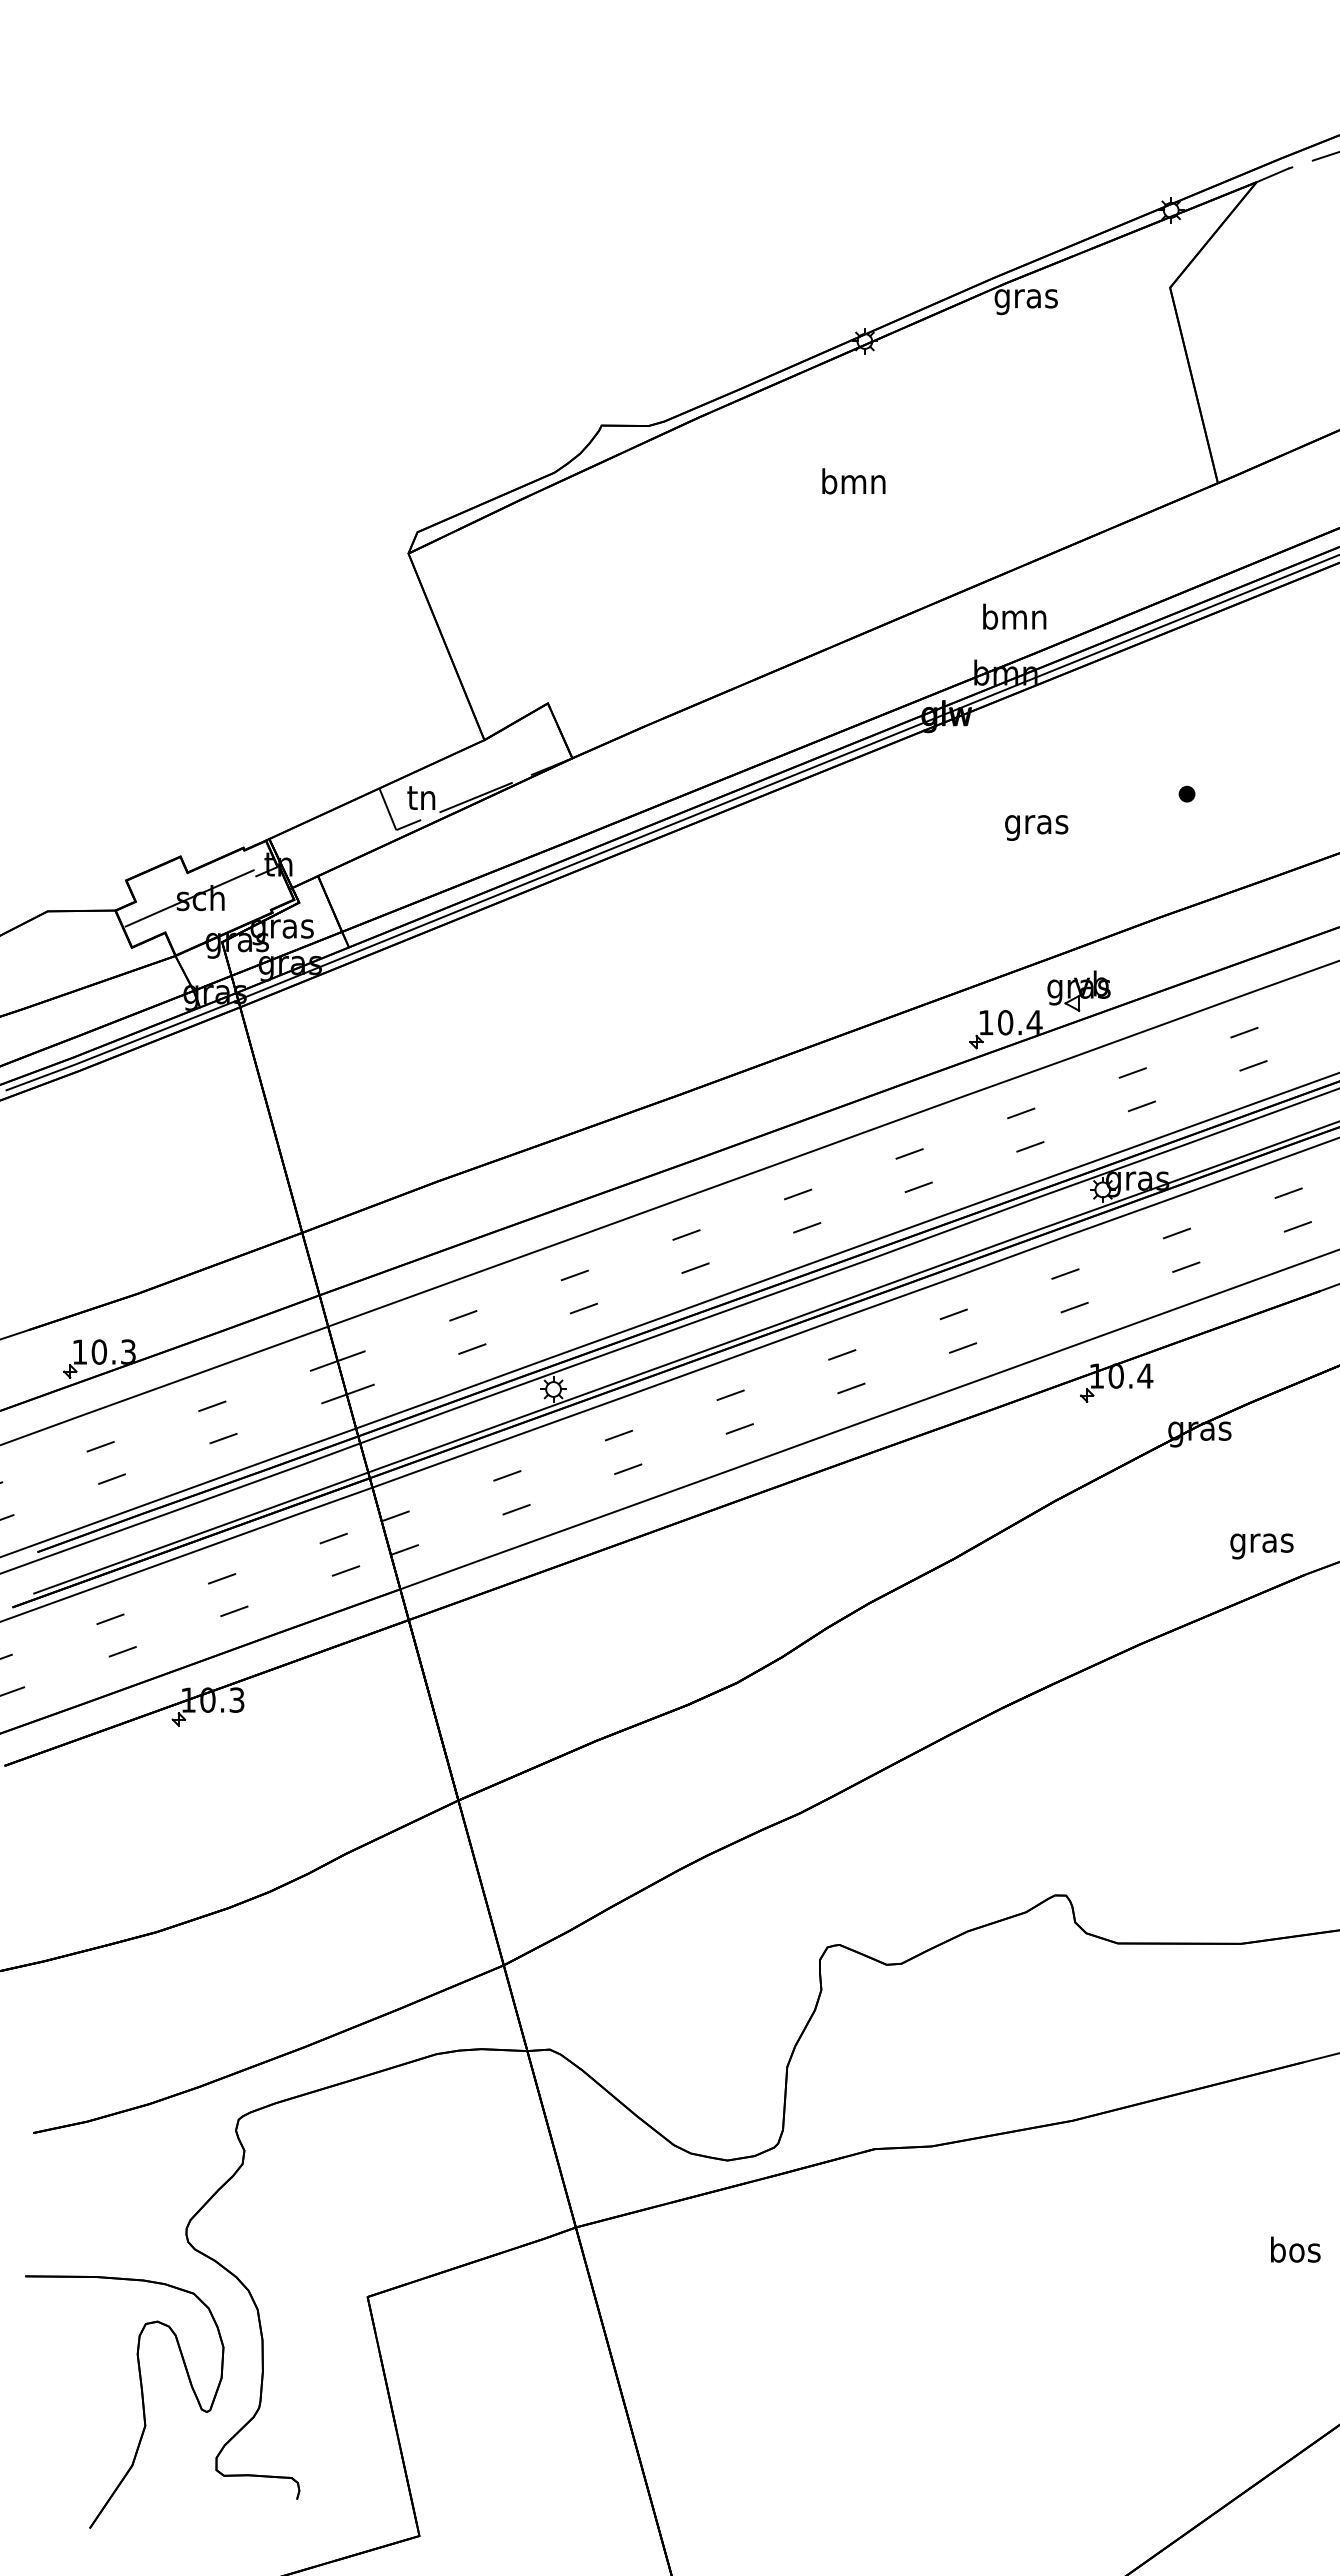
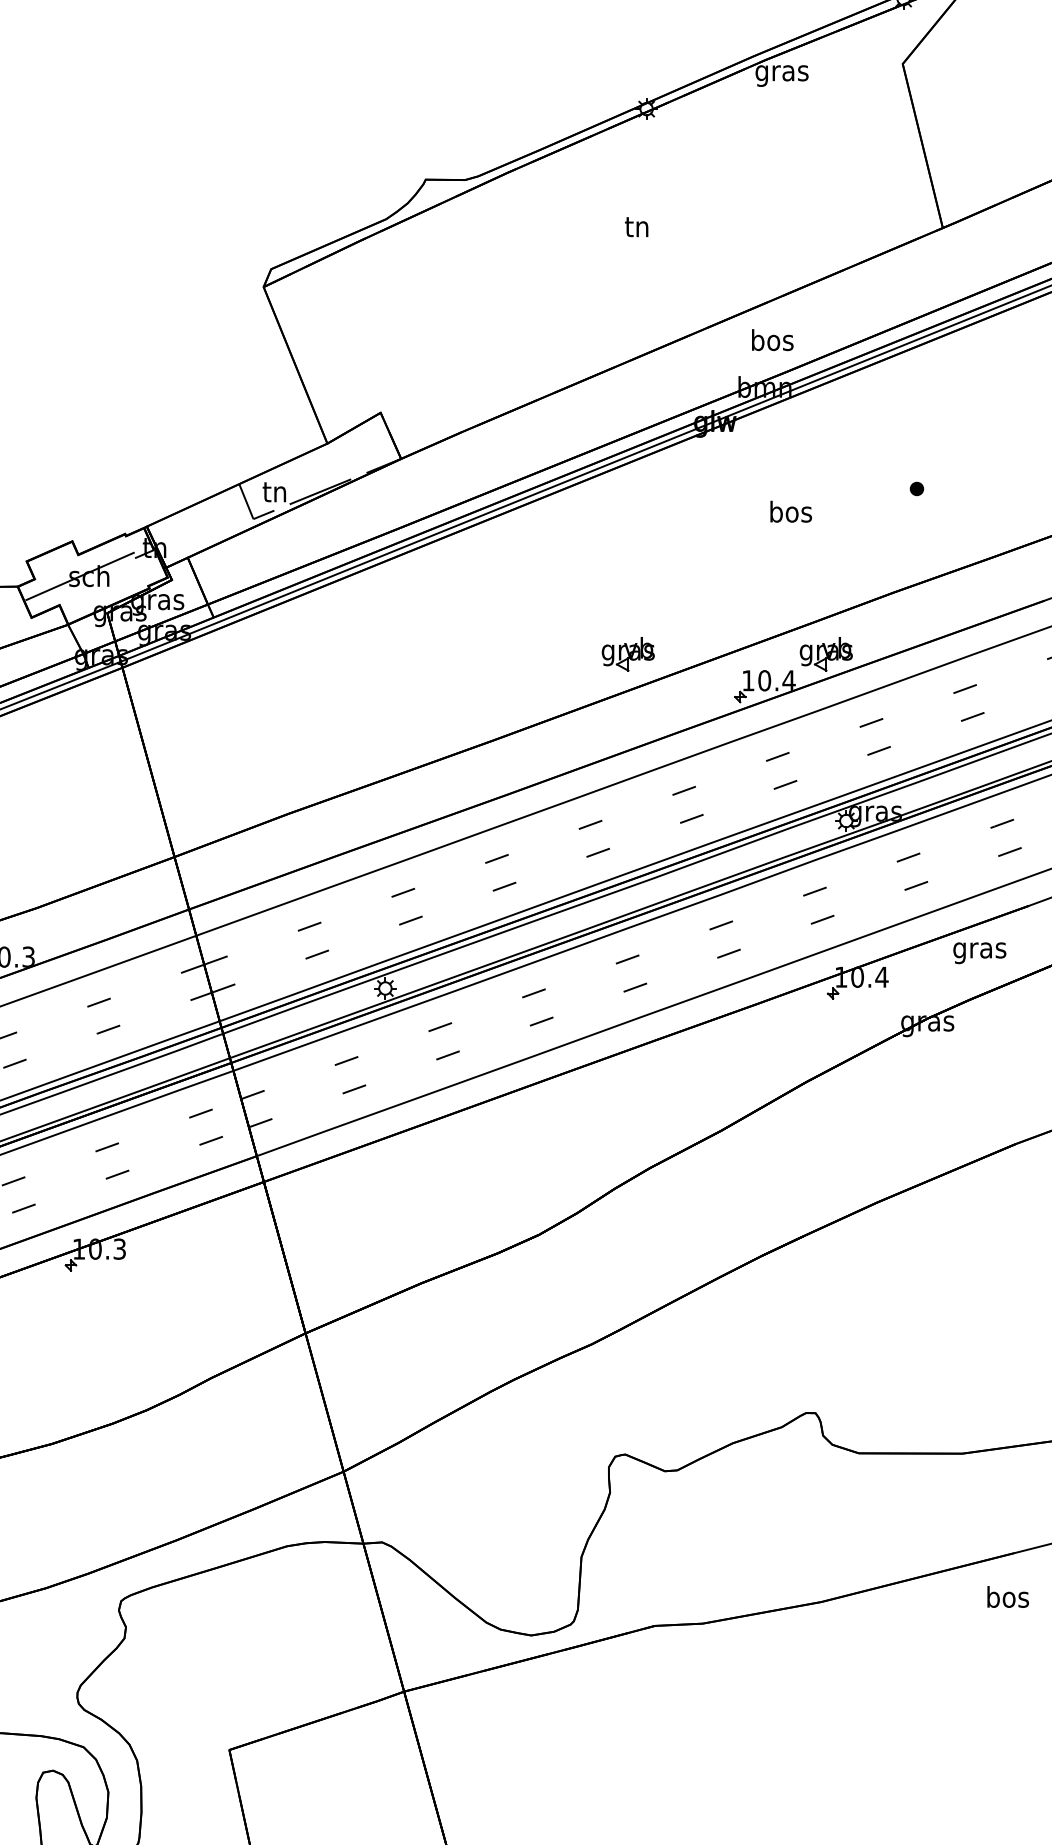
text: (853, 481) -> (637, 226), bmn -> tn
text: (1014, 616) -> (772, 339), bmn -> bos
text: (1036, 824) -> (790, 514), gras -> bos
part: (842, 990) -> (627, 653), added
text: (1261, 1546) -> (979, 953), moved
text: (1295, 2249) -> (1007, 1596), moved

